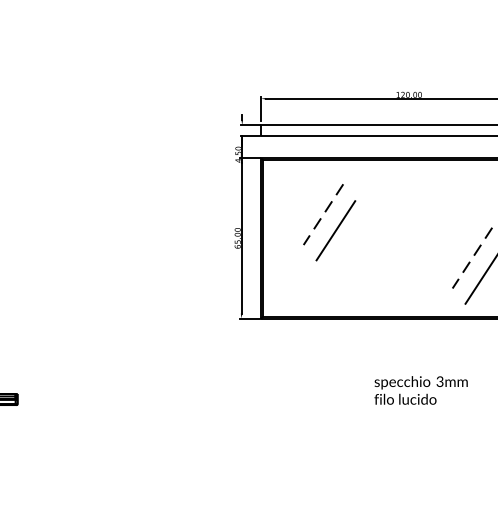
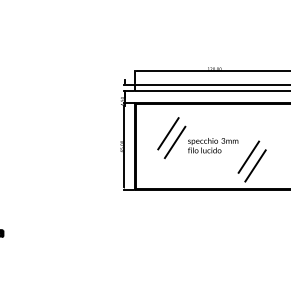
line: (323, 214) -> (168, 133), dashed -> solid
line: (471, 258) -> (248, 157), dashed -> solid
text: (421, 390) -> (213, 145), moved

